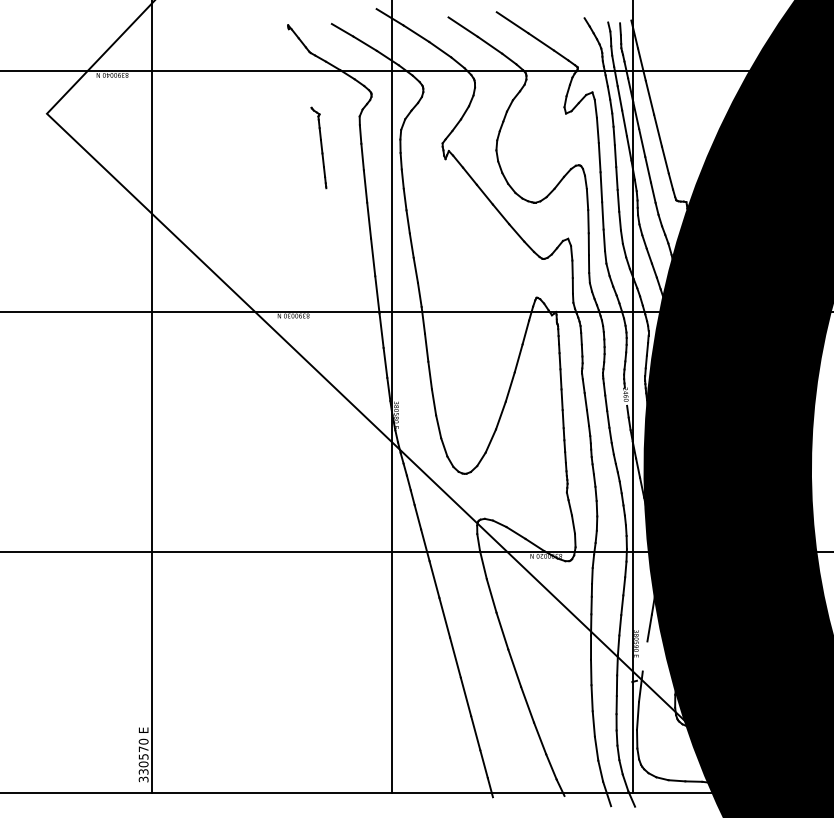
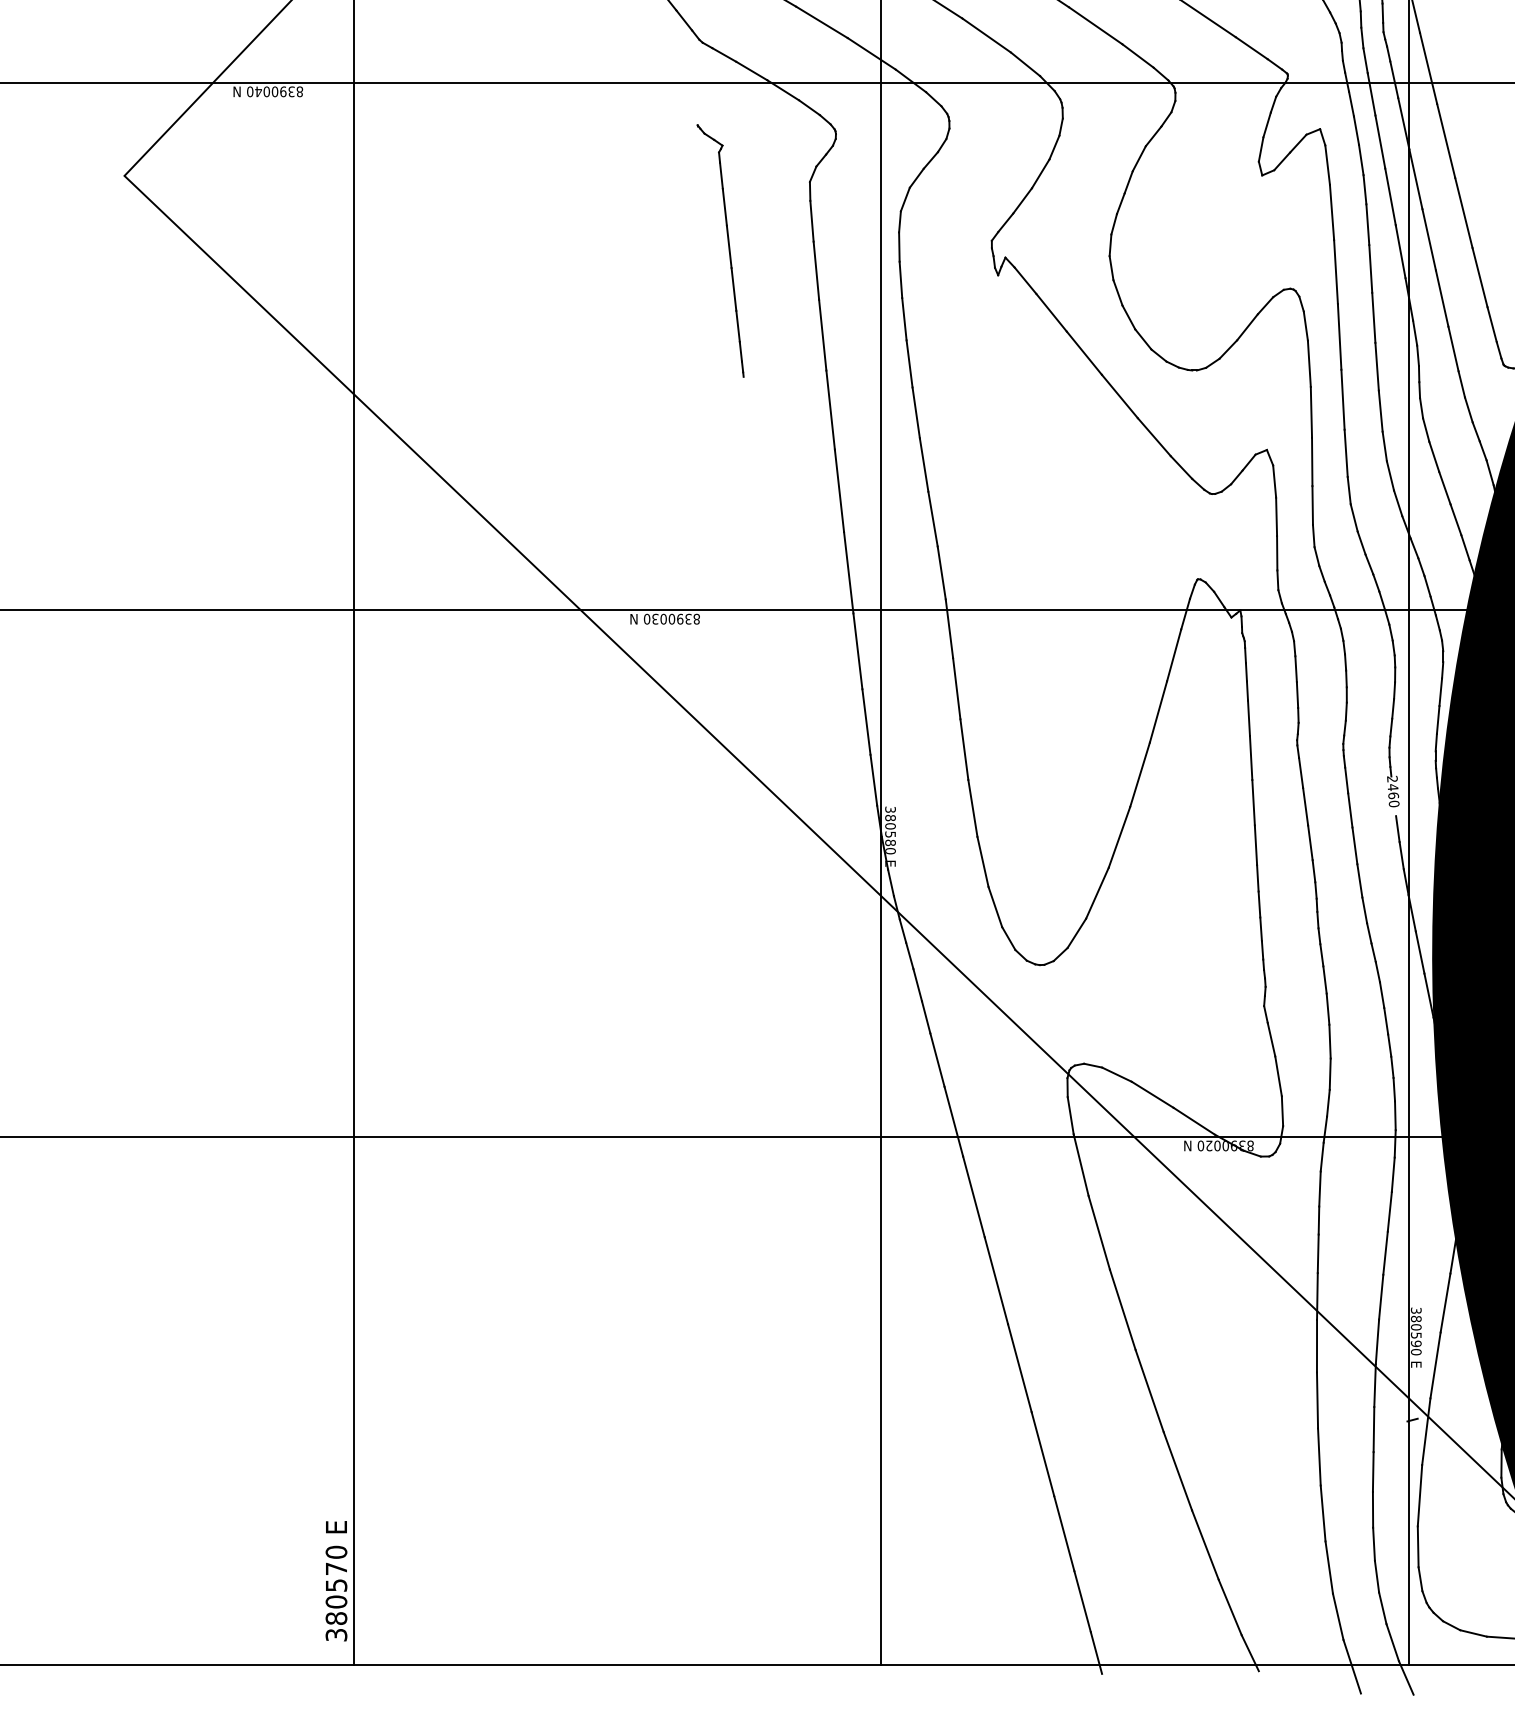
part: (318, 147) -> (719, 249), size x1.43
line: (644, 656) -> (1434, 1365), added
text: (143, 771) -> (336, 1617), 330570 -> 380570

